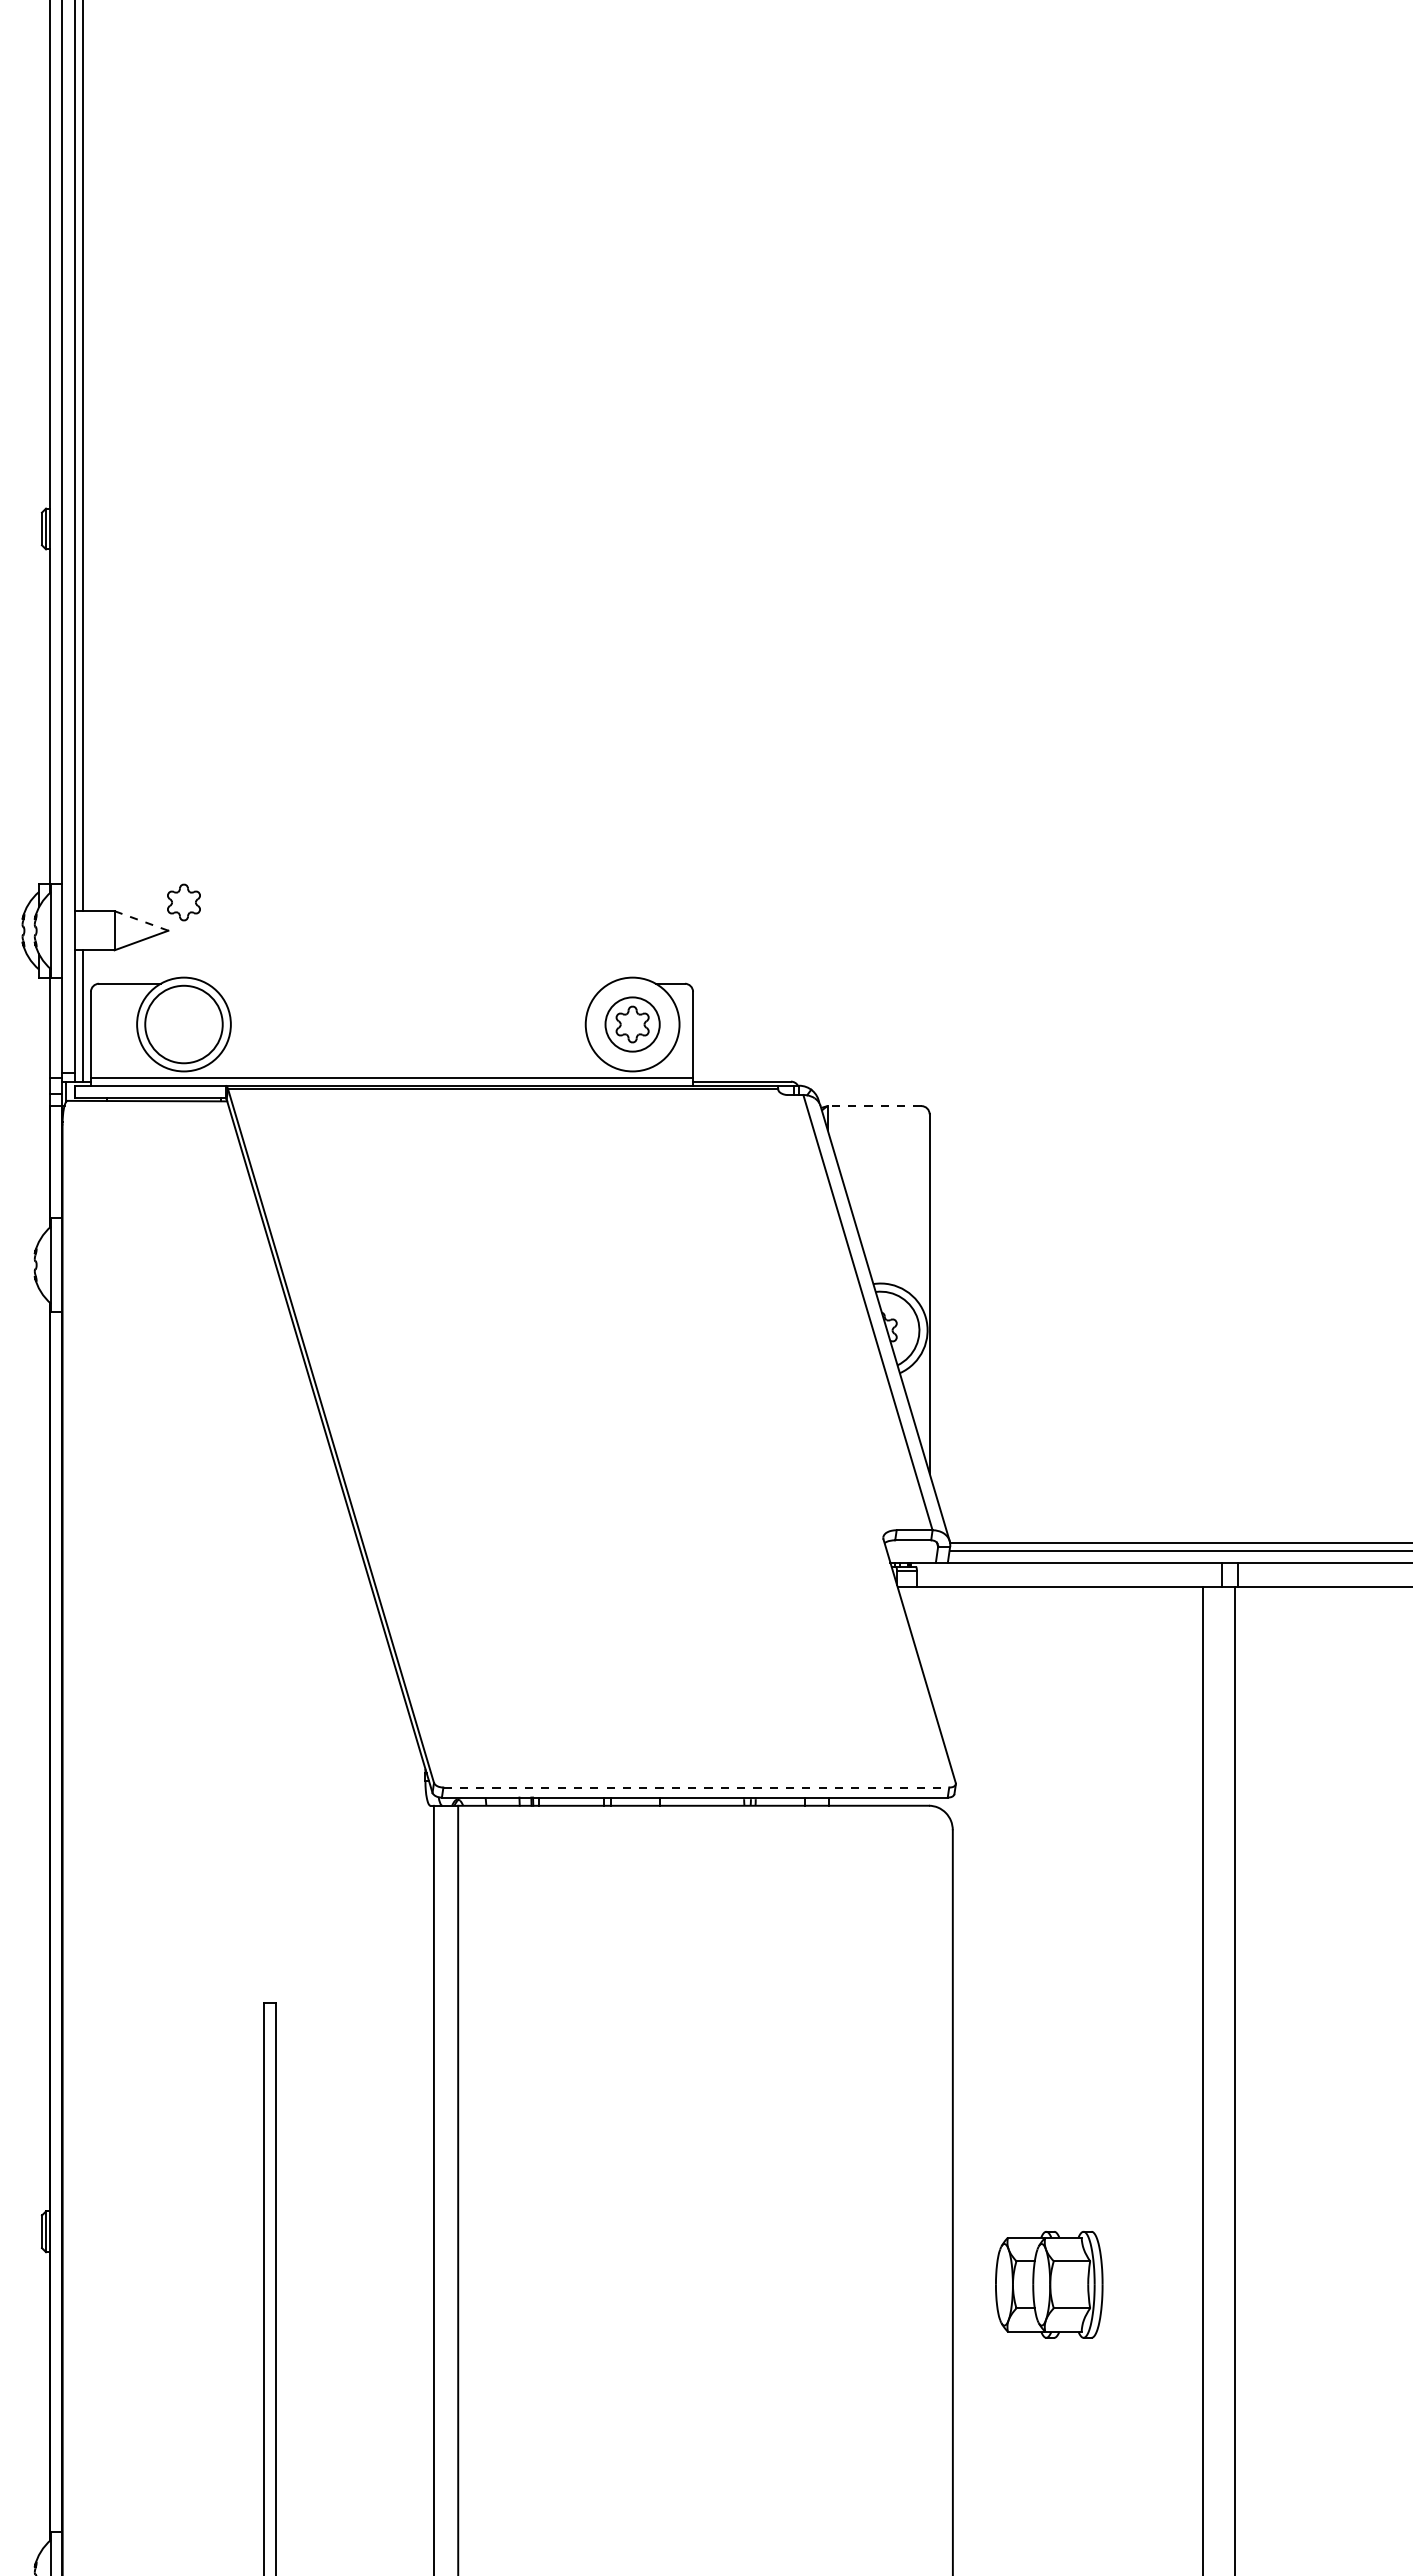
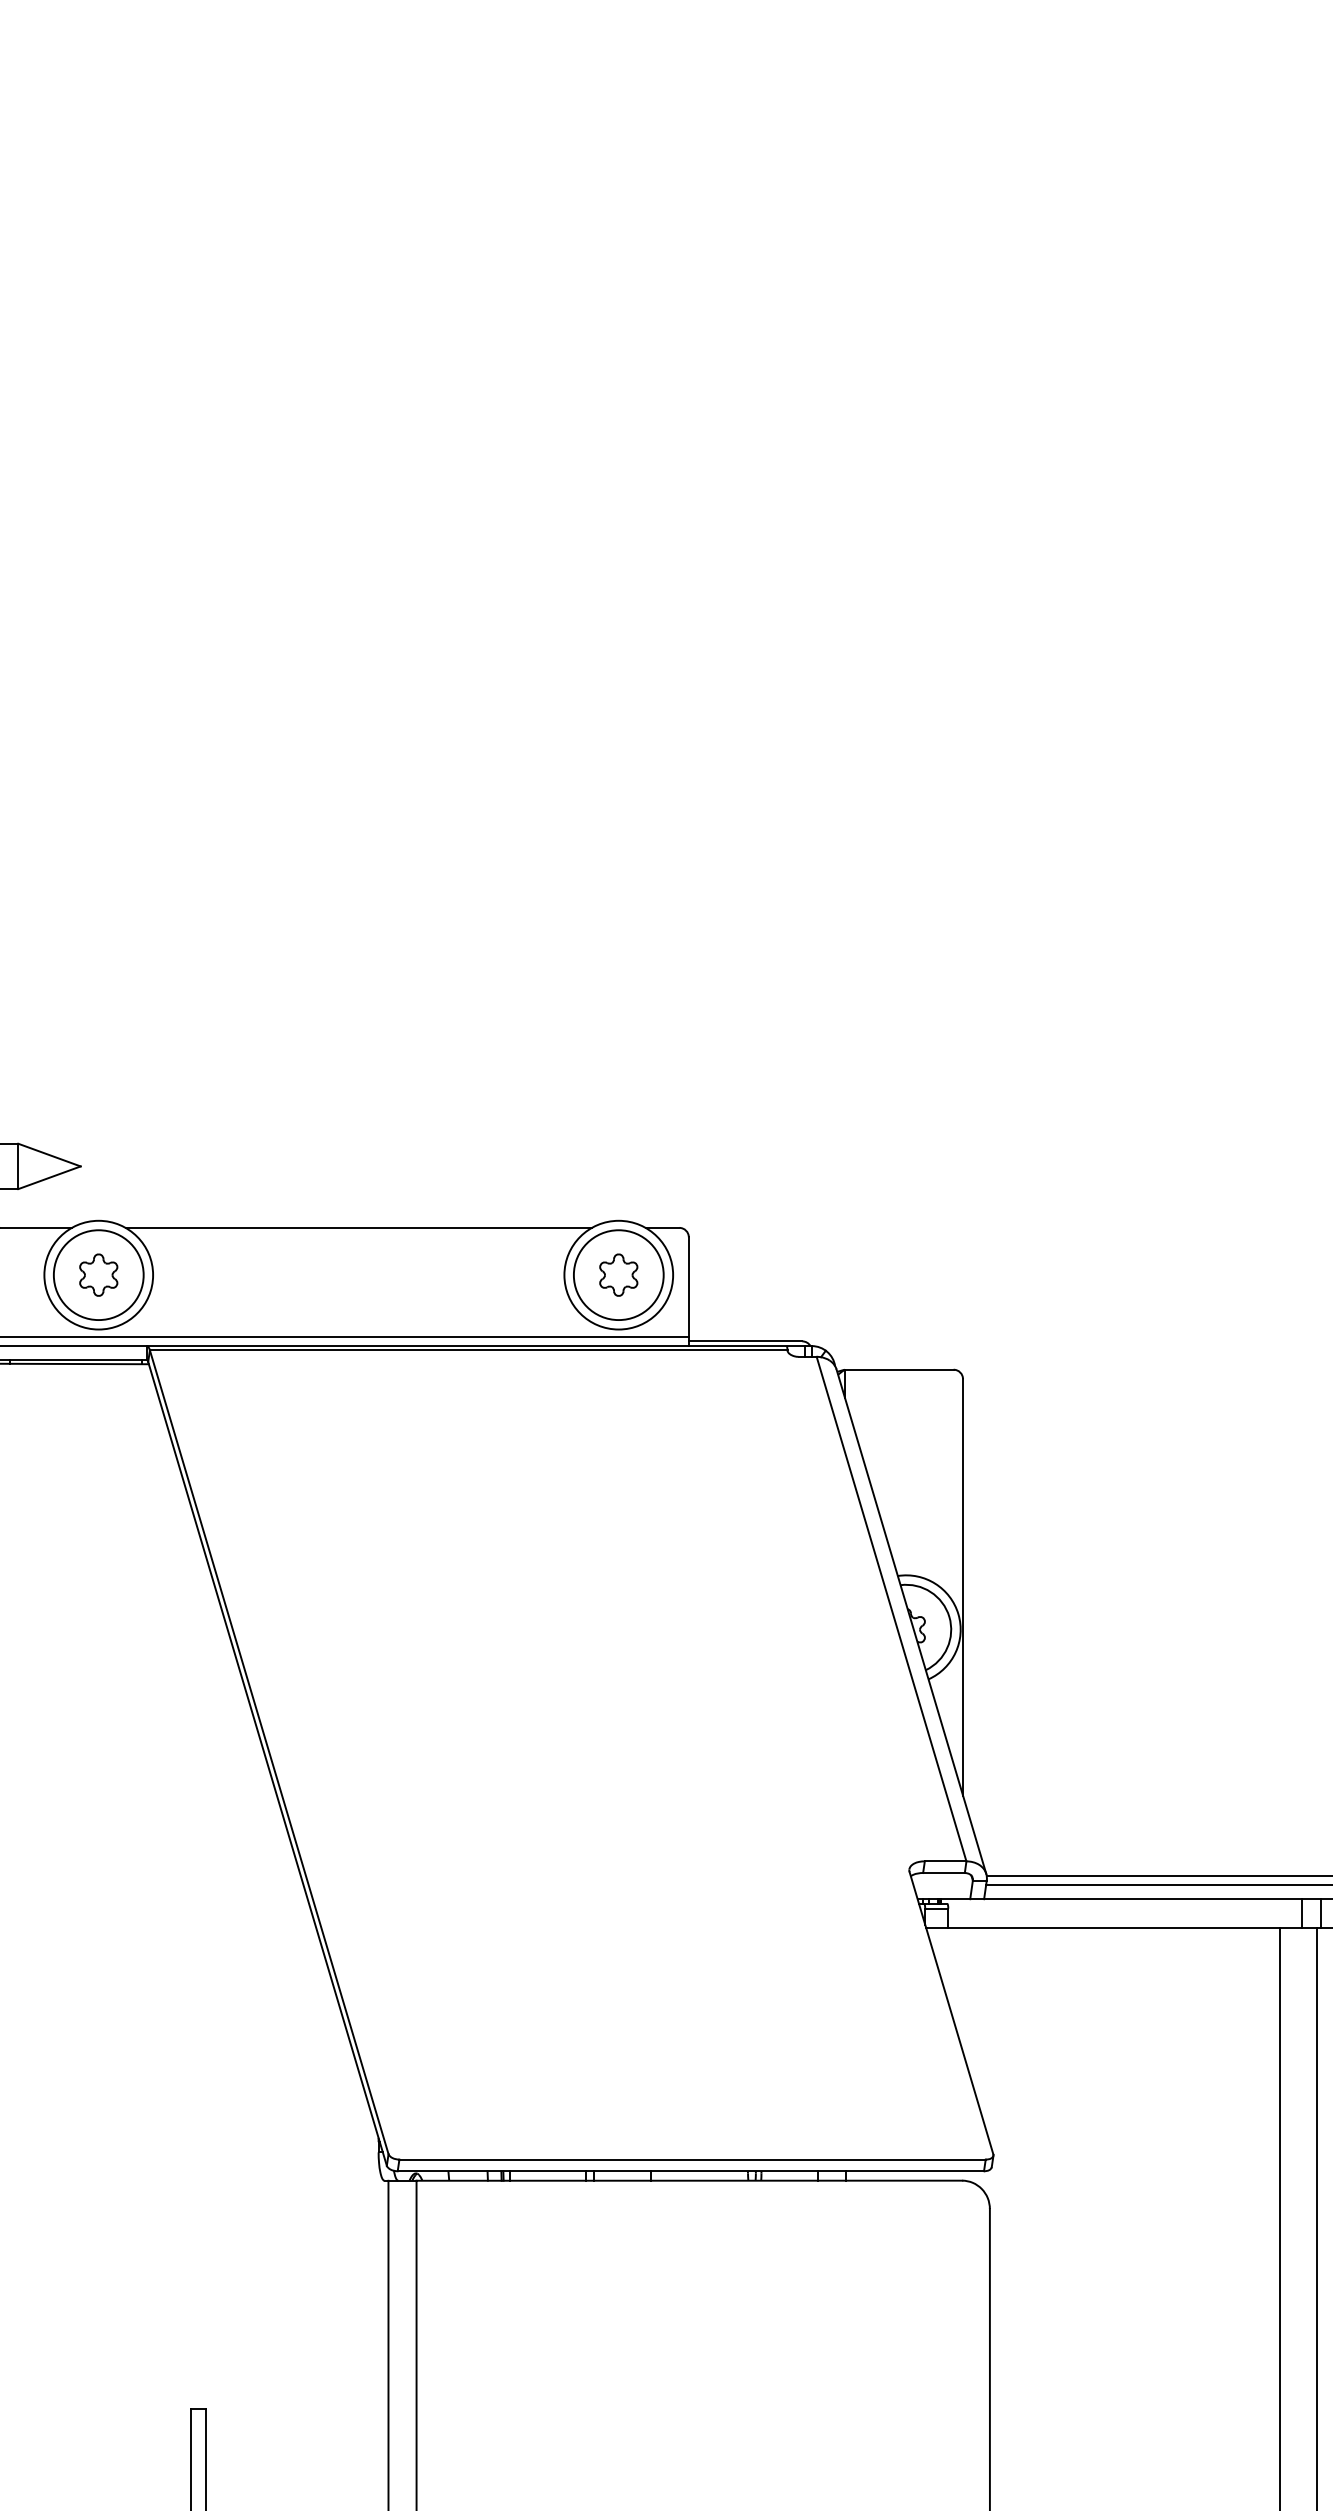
part: (183, 902) -> (98, 1275), moved
line: (141, 920) -> (49, 1154), dashed -> solid
line: (408, 983) -> (358, 1227), added
circle: (632, 1024) -> (618, 1275), size x1.43
line: (874, 1106) -> (899, 1370), dashed -> solid
line: (696, 1787) -> (692, 2159), dashed -> solid

